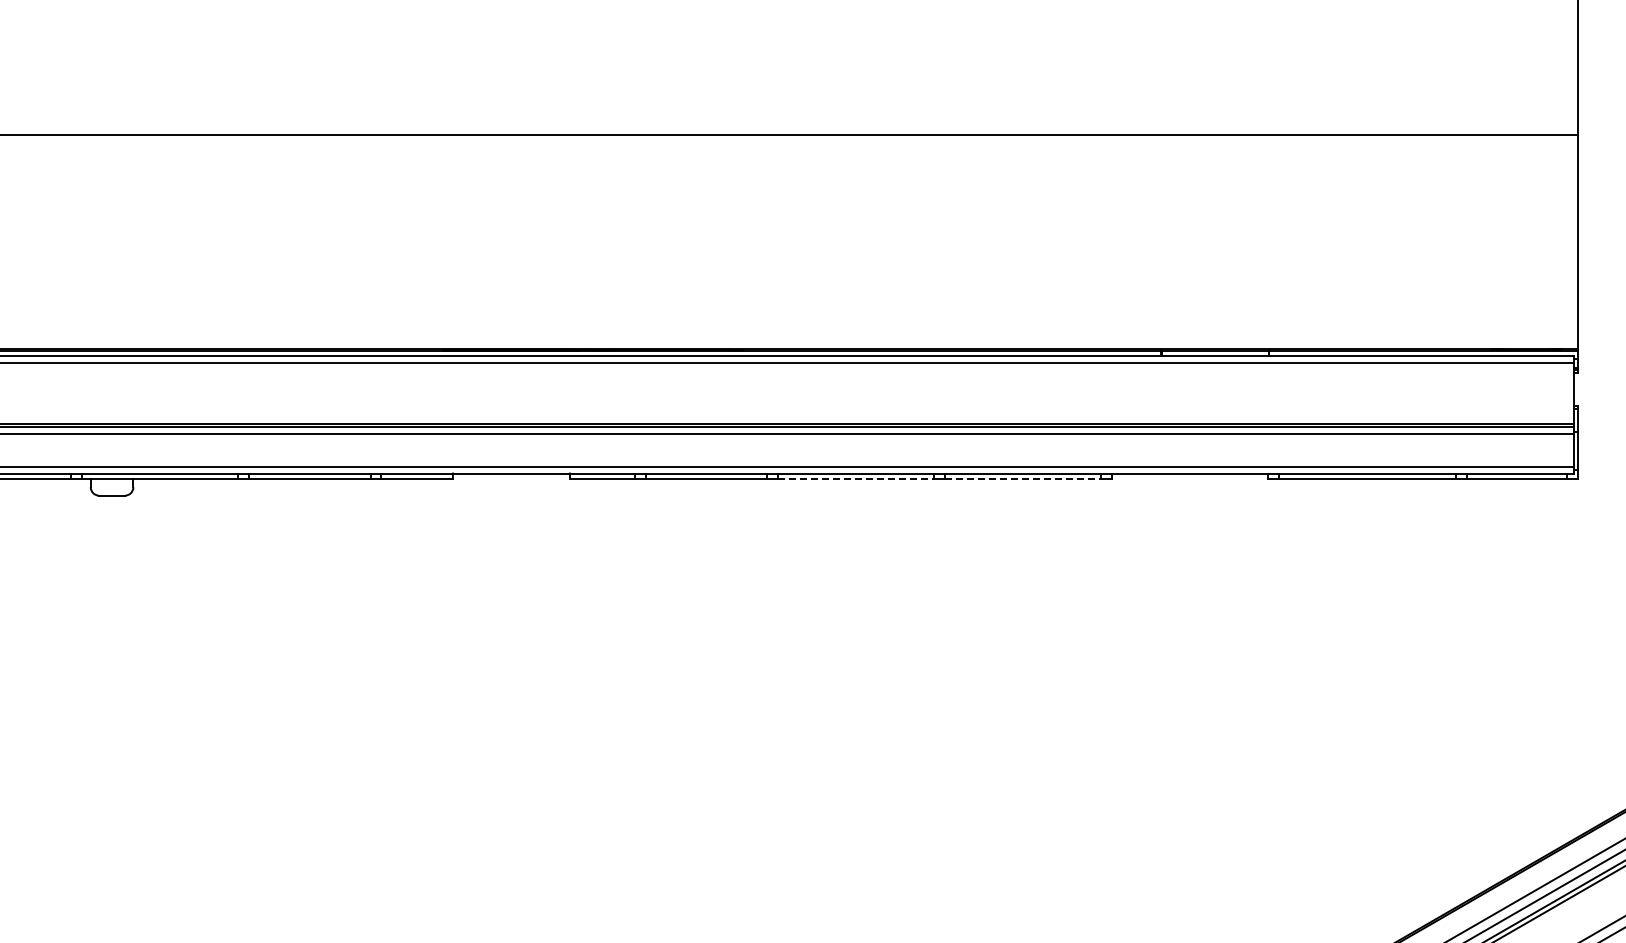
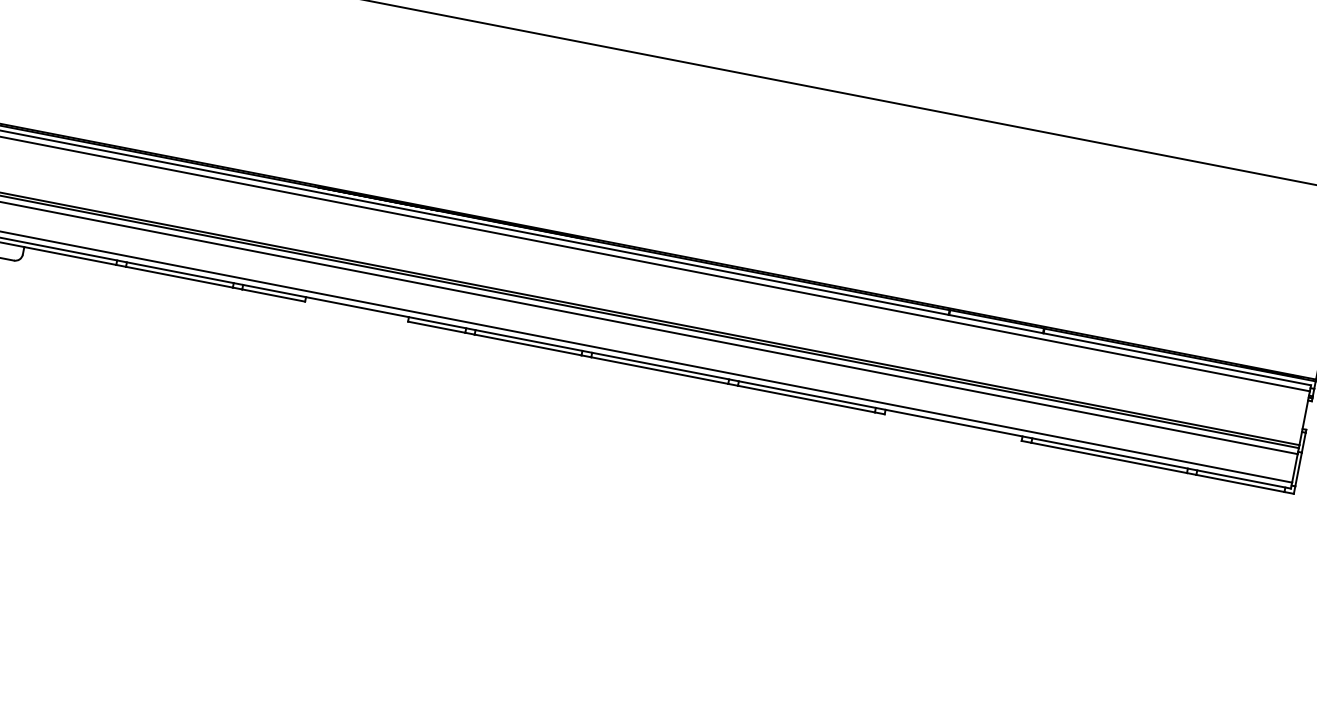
line: (856, 478) -> (659, 370), dashed -> solid
line: (1023, 478) -> (806, 399), dashed -> solid

